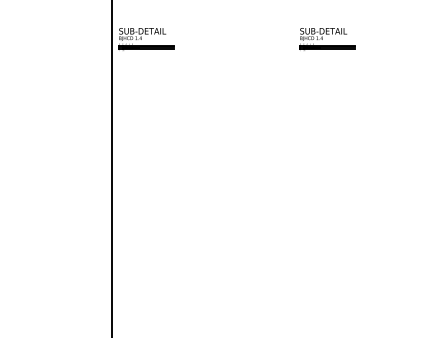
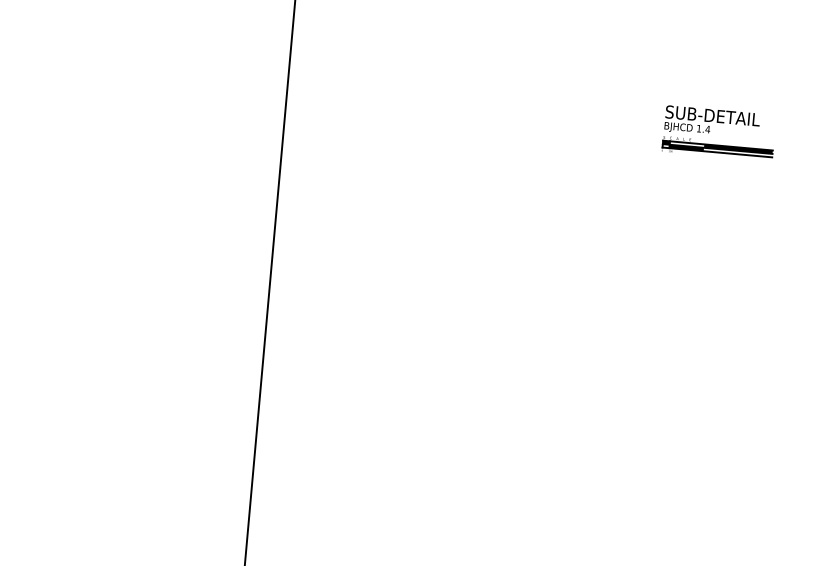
part: (146, 39) -> (356, 100), removed

